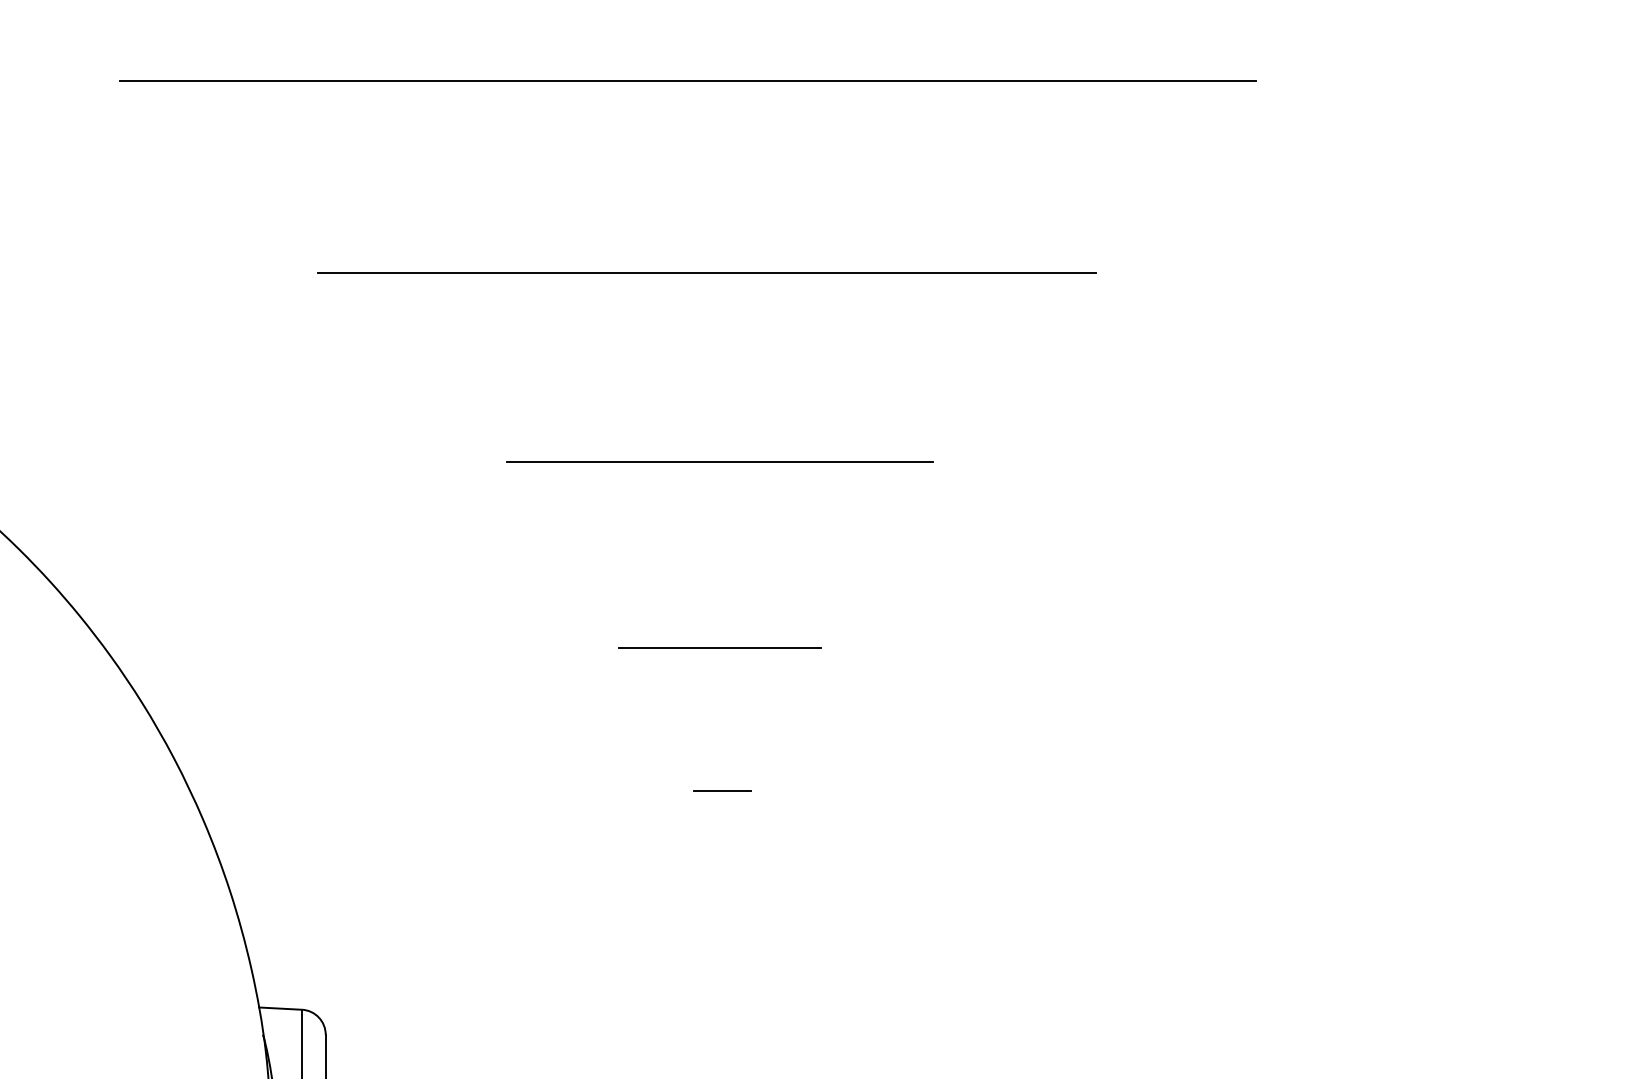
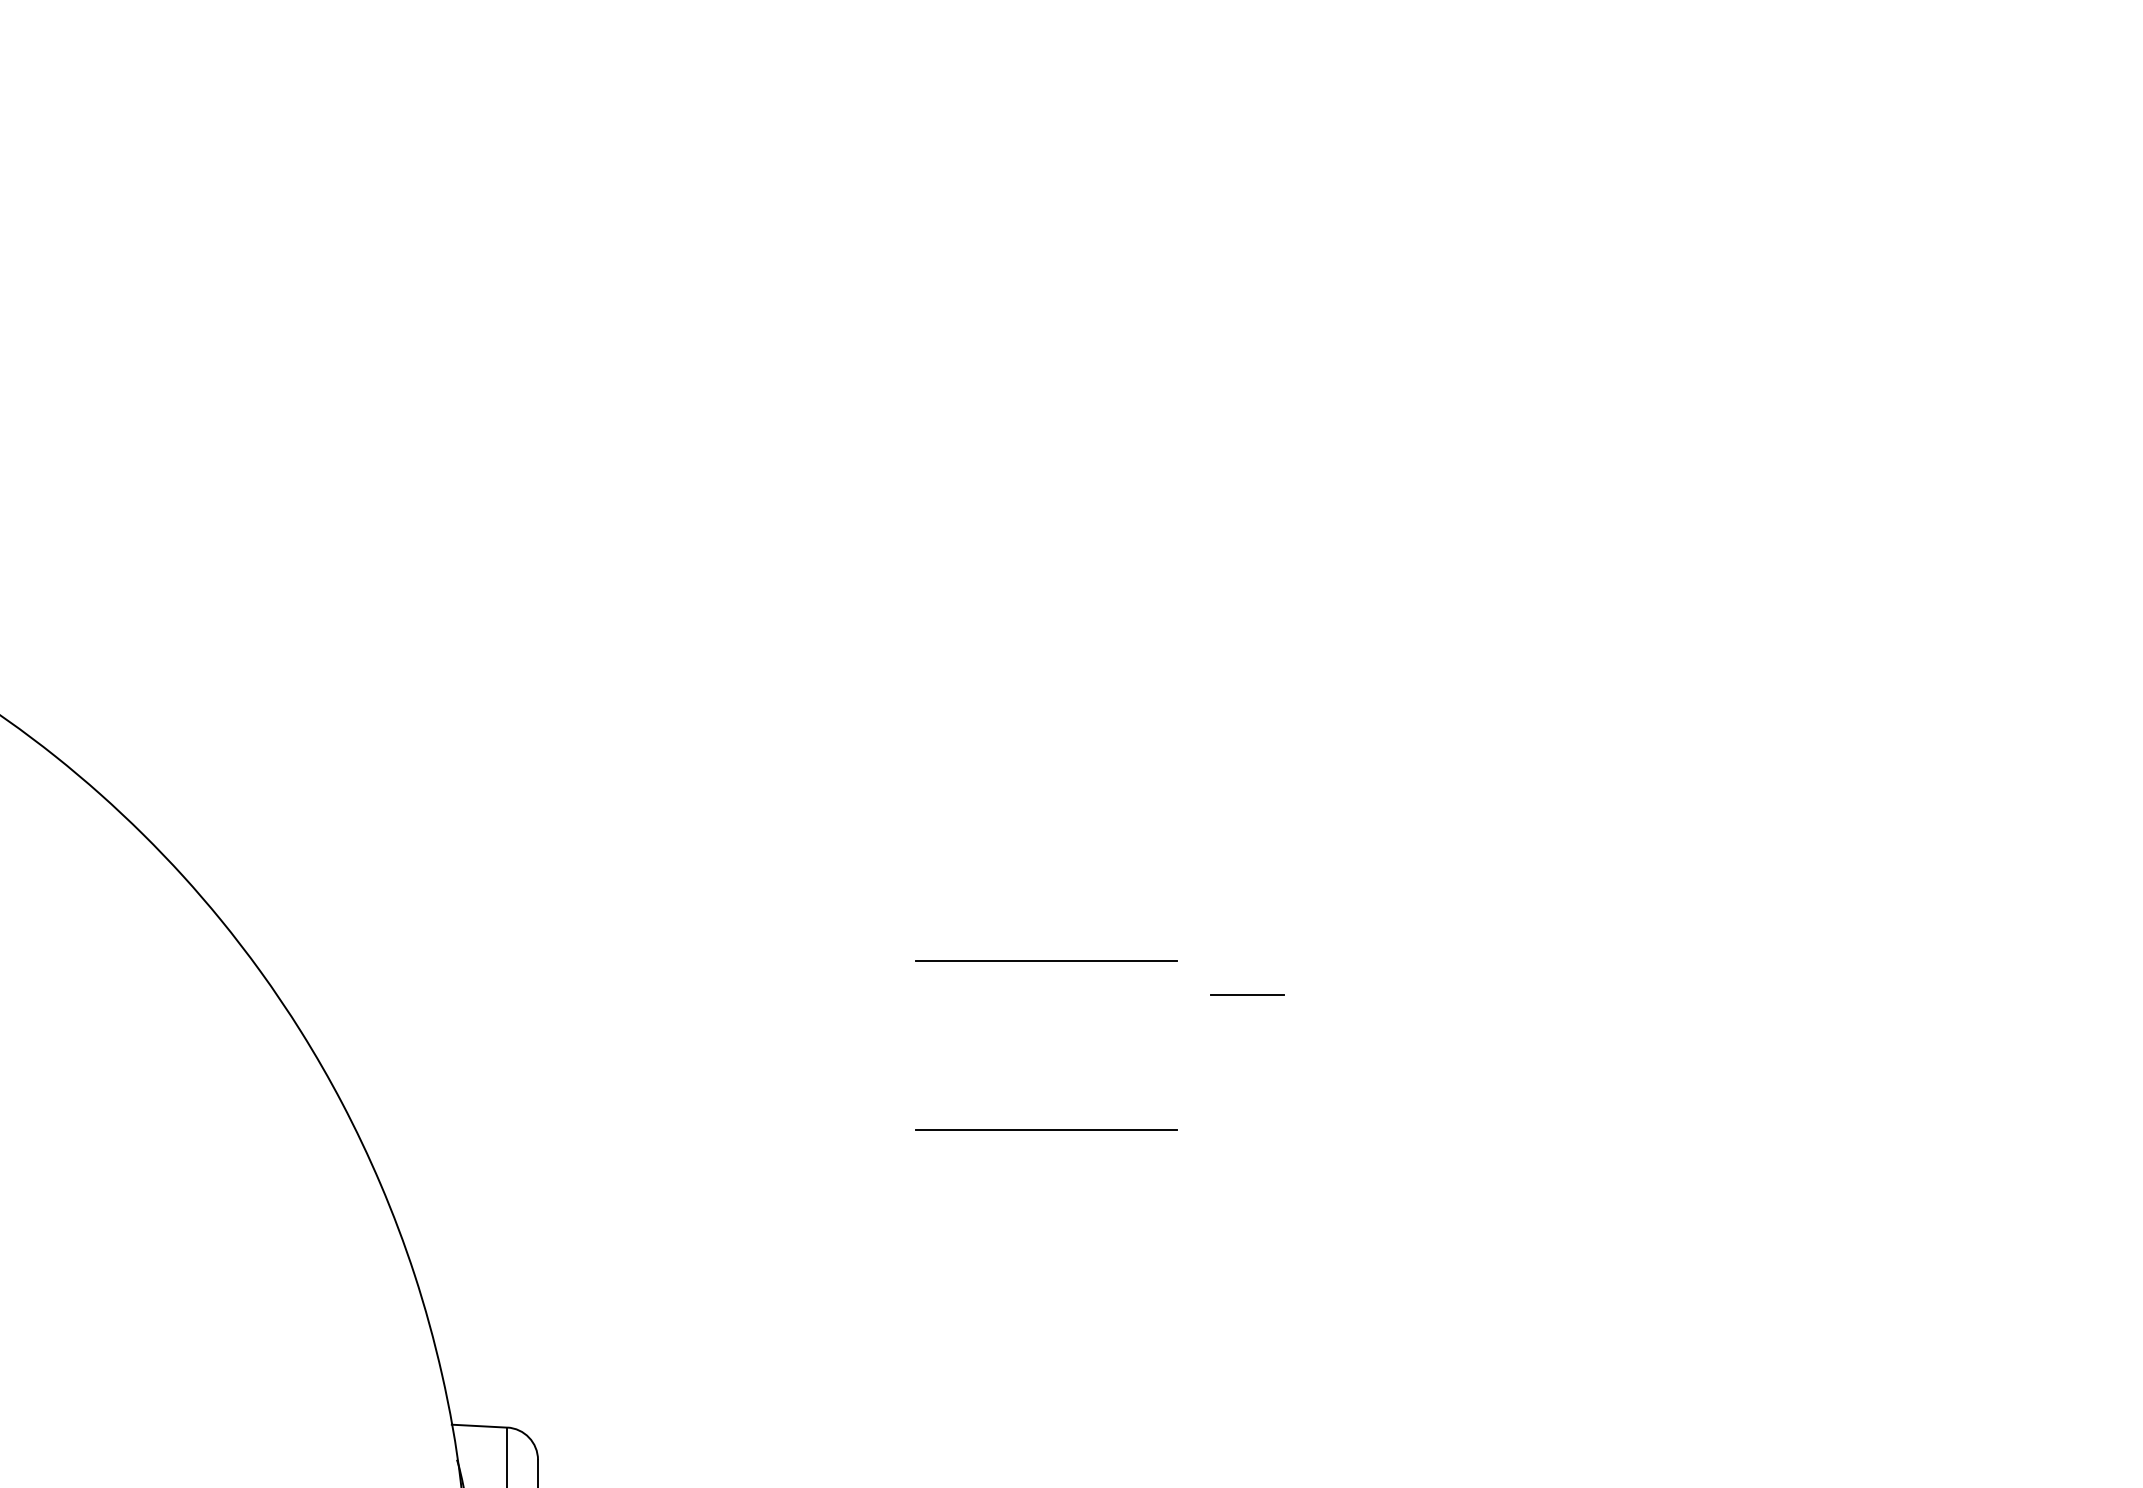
line: (688, 81) -> (1005, 230), removed
line: (706, 272) -> (1029, 476), removed
line: (719, 461) -> (1046, 720), removed
line: (719, 778) -> (1046, 1129), added
line: (722, 791) -> (1247, 994), moved

